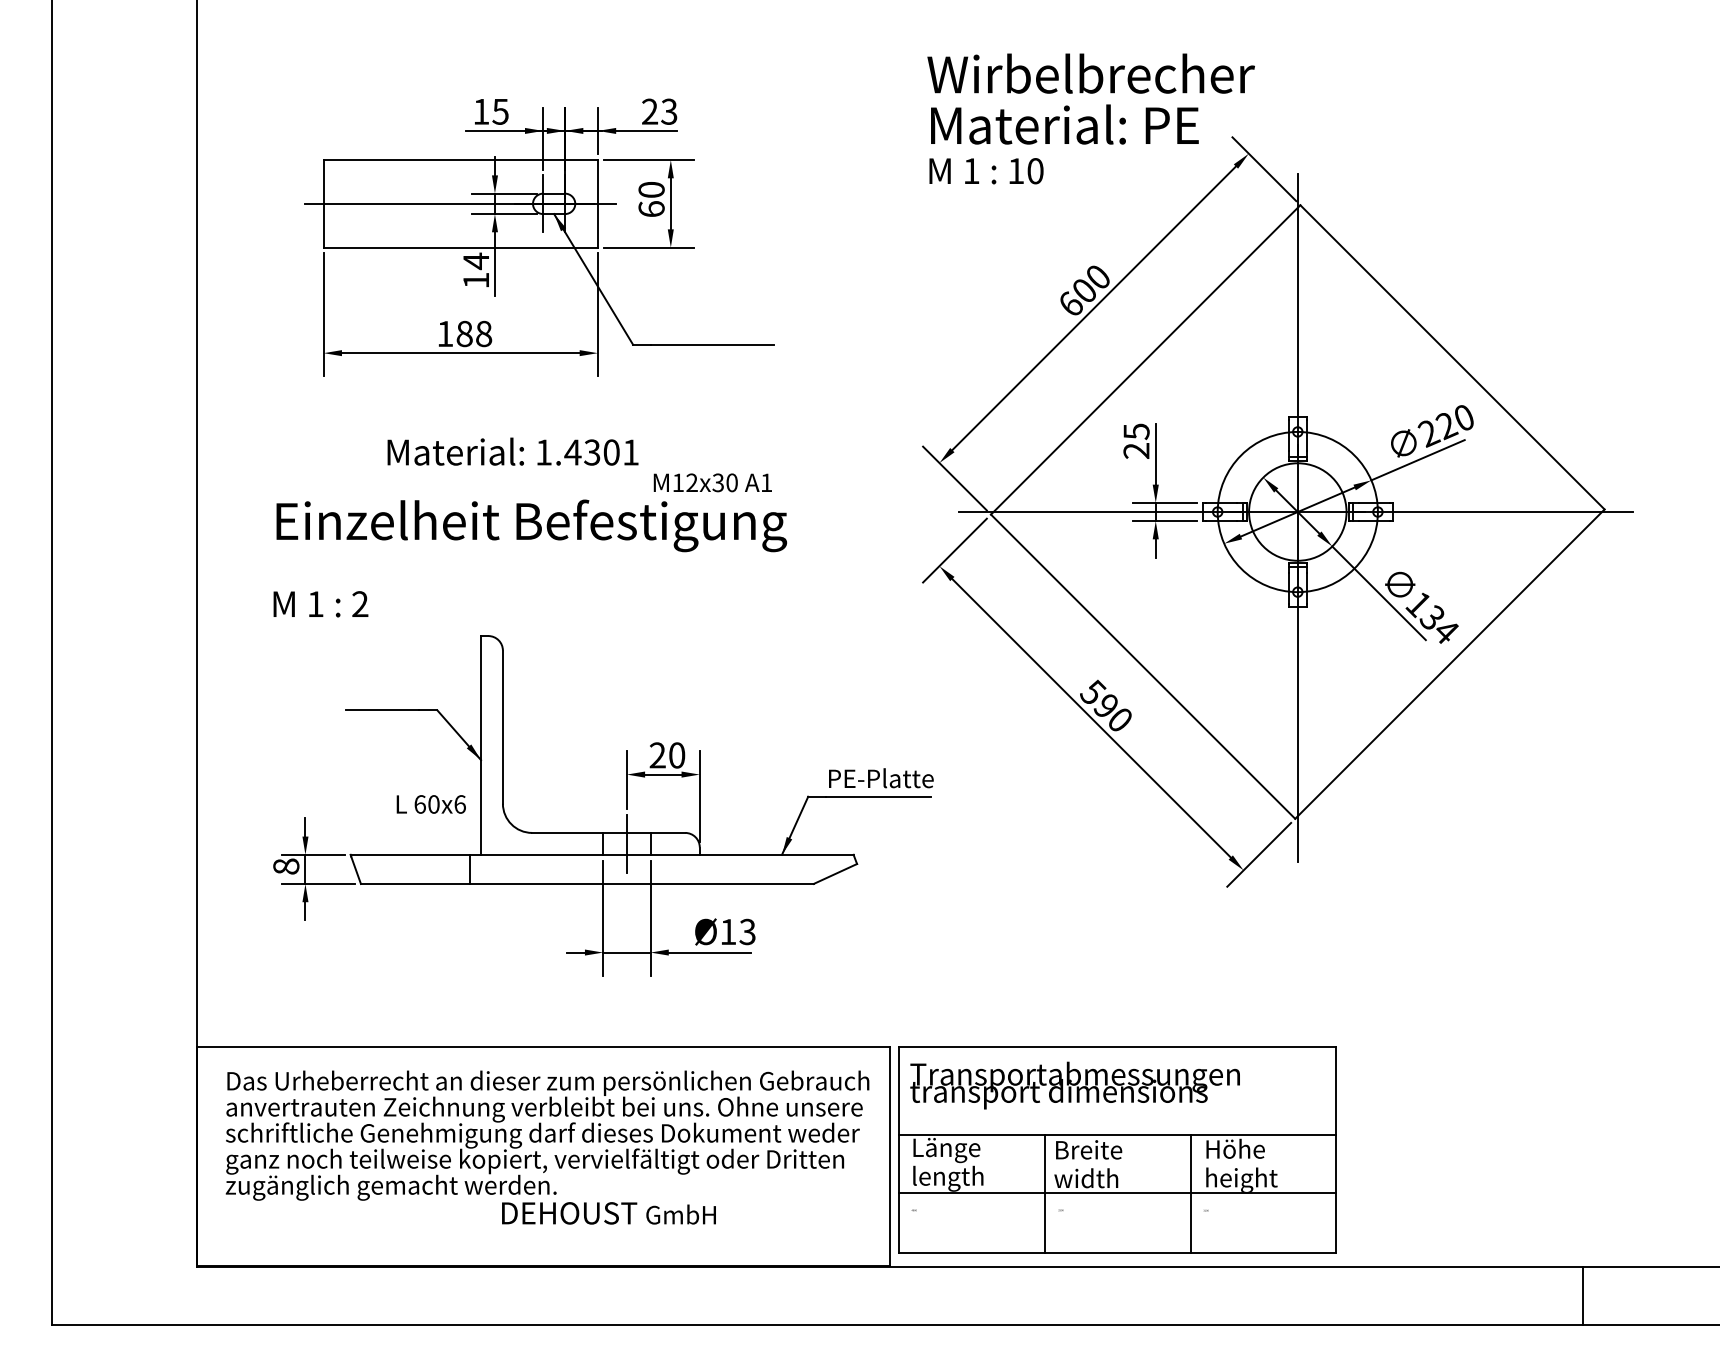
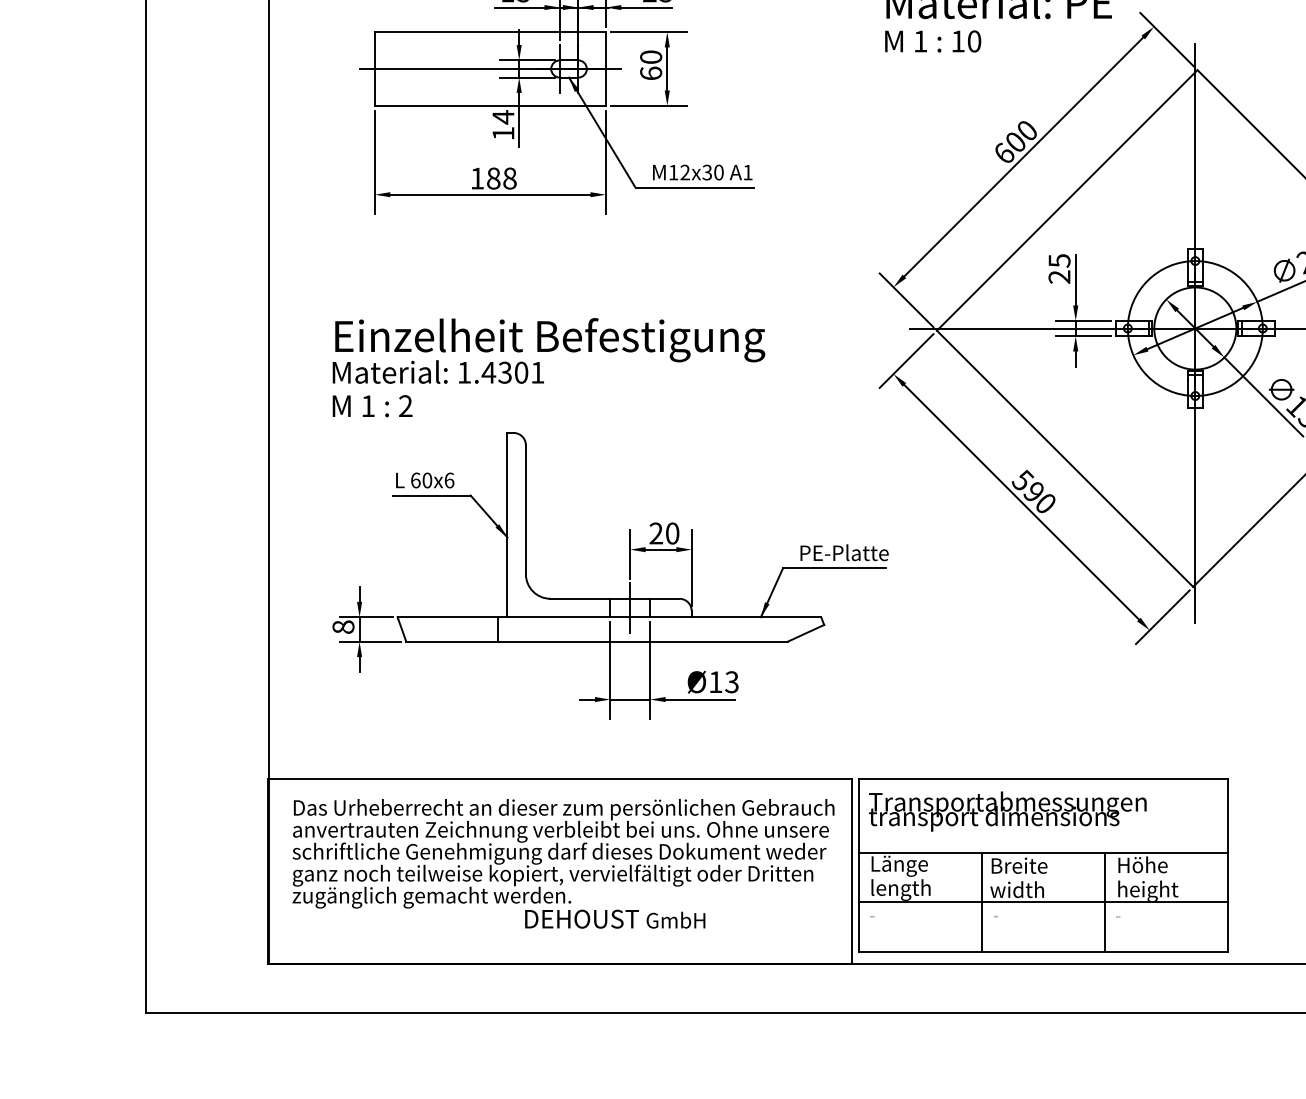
text: (512, 451) -> (437, 371), moved
text: (712, 482) -> (702, 172), moved
text: (430, 804) -> (424, 480), moved

